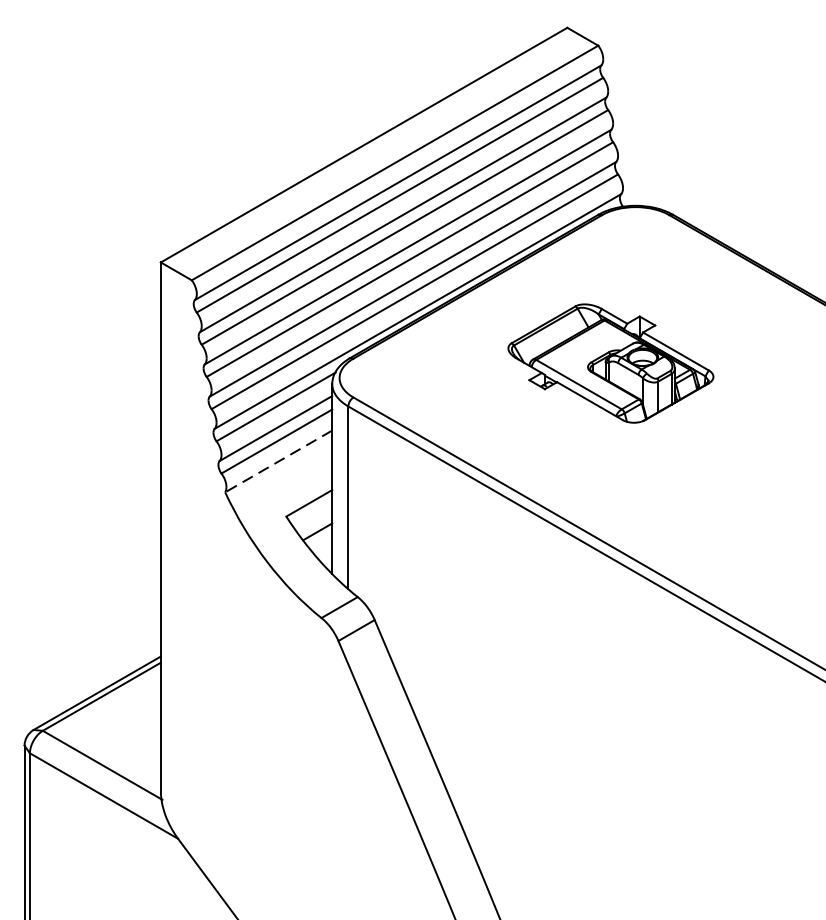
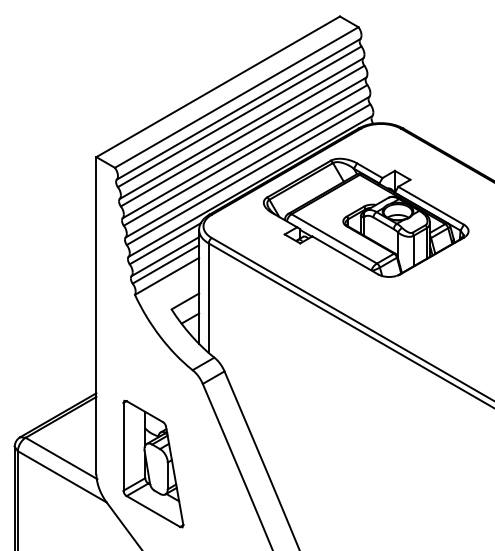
part: (609, 363) -> (365, 217), size x1.67
line: (277, 461) -> (166, 276), dashed -> solid
part: (256, 773) -> (153, 463), added

